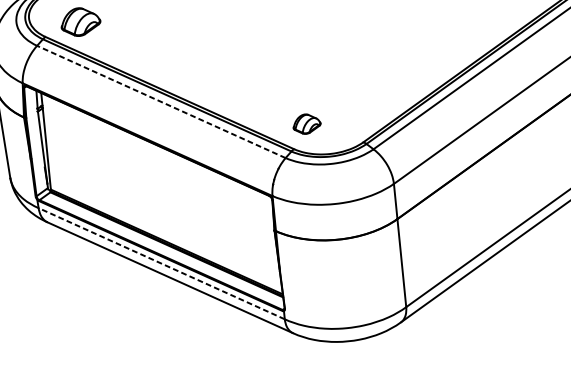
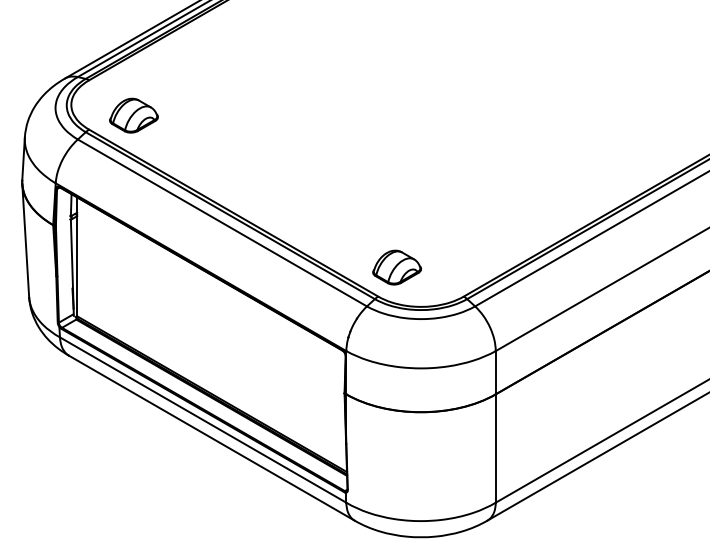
line: (161, 101) -> (222, 222), dashed -> solid
part: (306, 124) -> (396, 267), size x1.43
line: (161, 263) -> (202, 419), dashed -> solid

